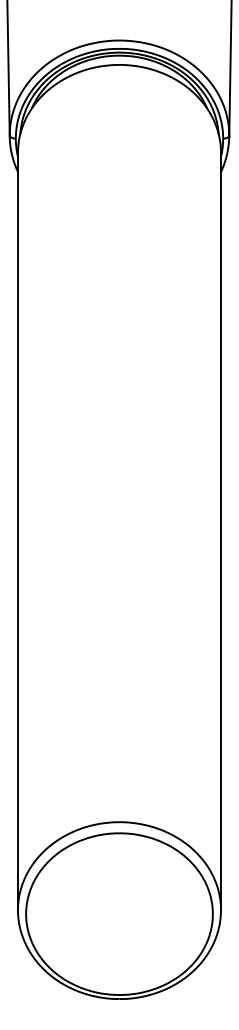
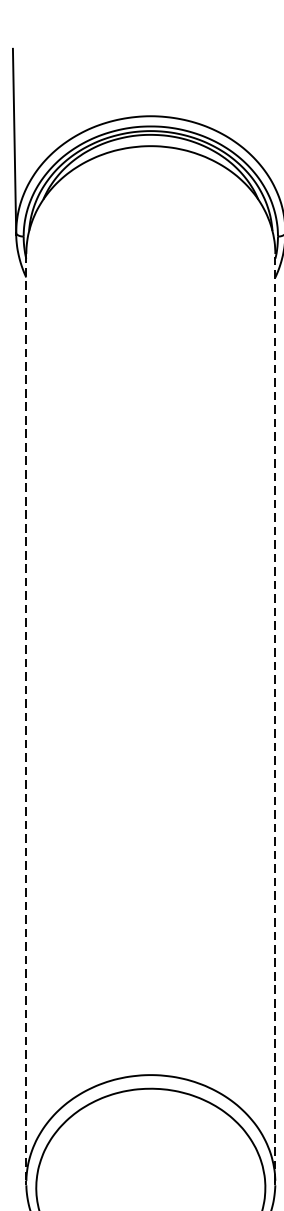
line: (17, 531) -> (25, 718), solid -> dashed
line: (220, 531) -> (274, 718), solid -> dashed

